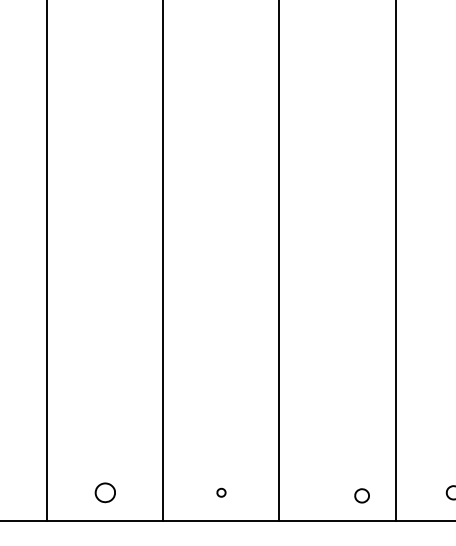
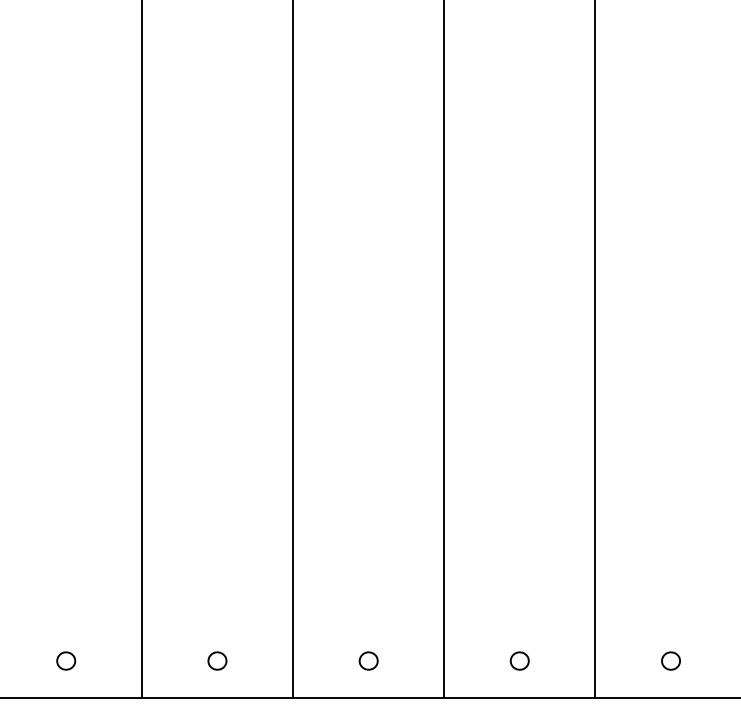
part: (105, 492) -> (217, 660), size x0.71
part: (221, 492) -> (368, 660), size x1.67
part: (361, 495) -> (519, 660), moved

